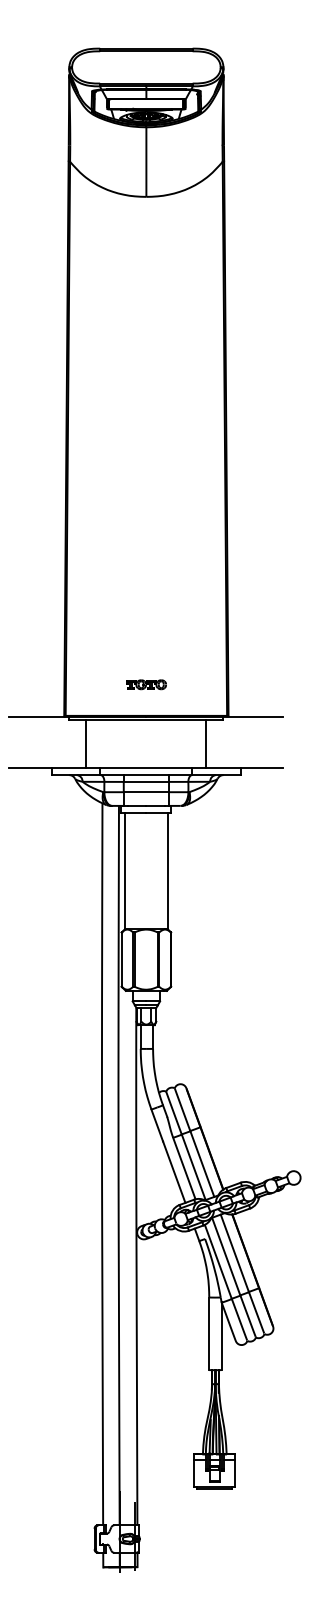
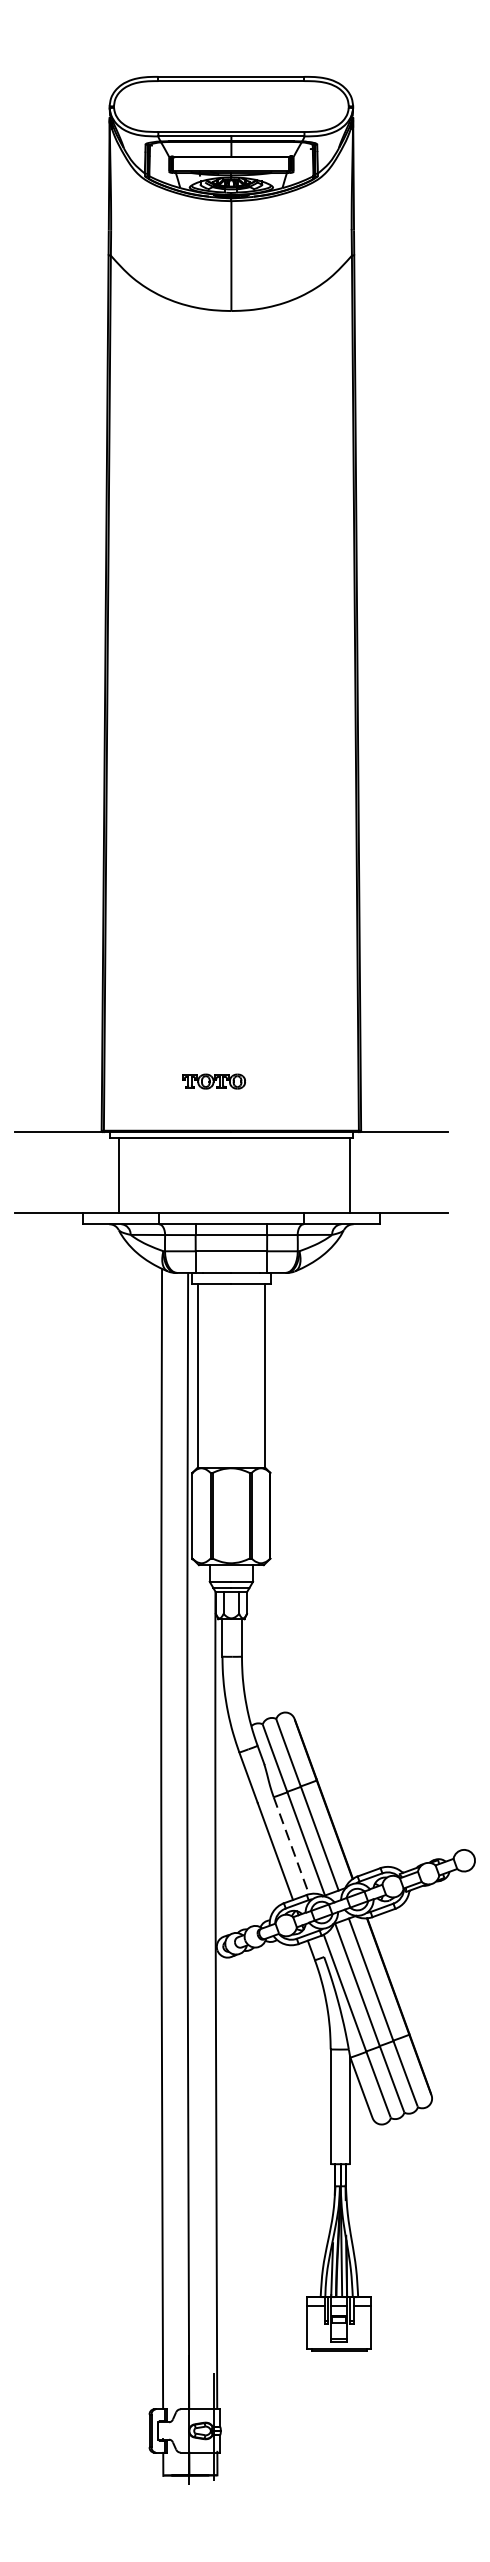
part: (146, 684) -> (214, 1081), moved
line: (86, 744) -> (119, 1175), moved
line: (206, 744) -> (350, 1175), moved
line: (184, 1168) -> (291, 1845), solid -> dashed

